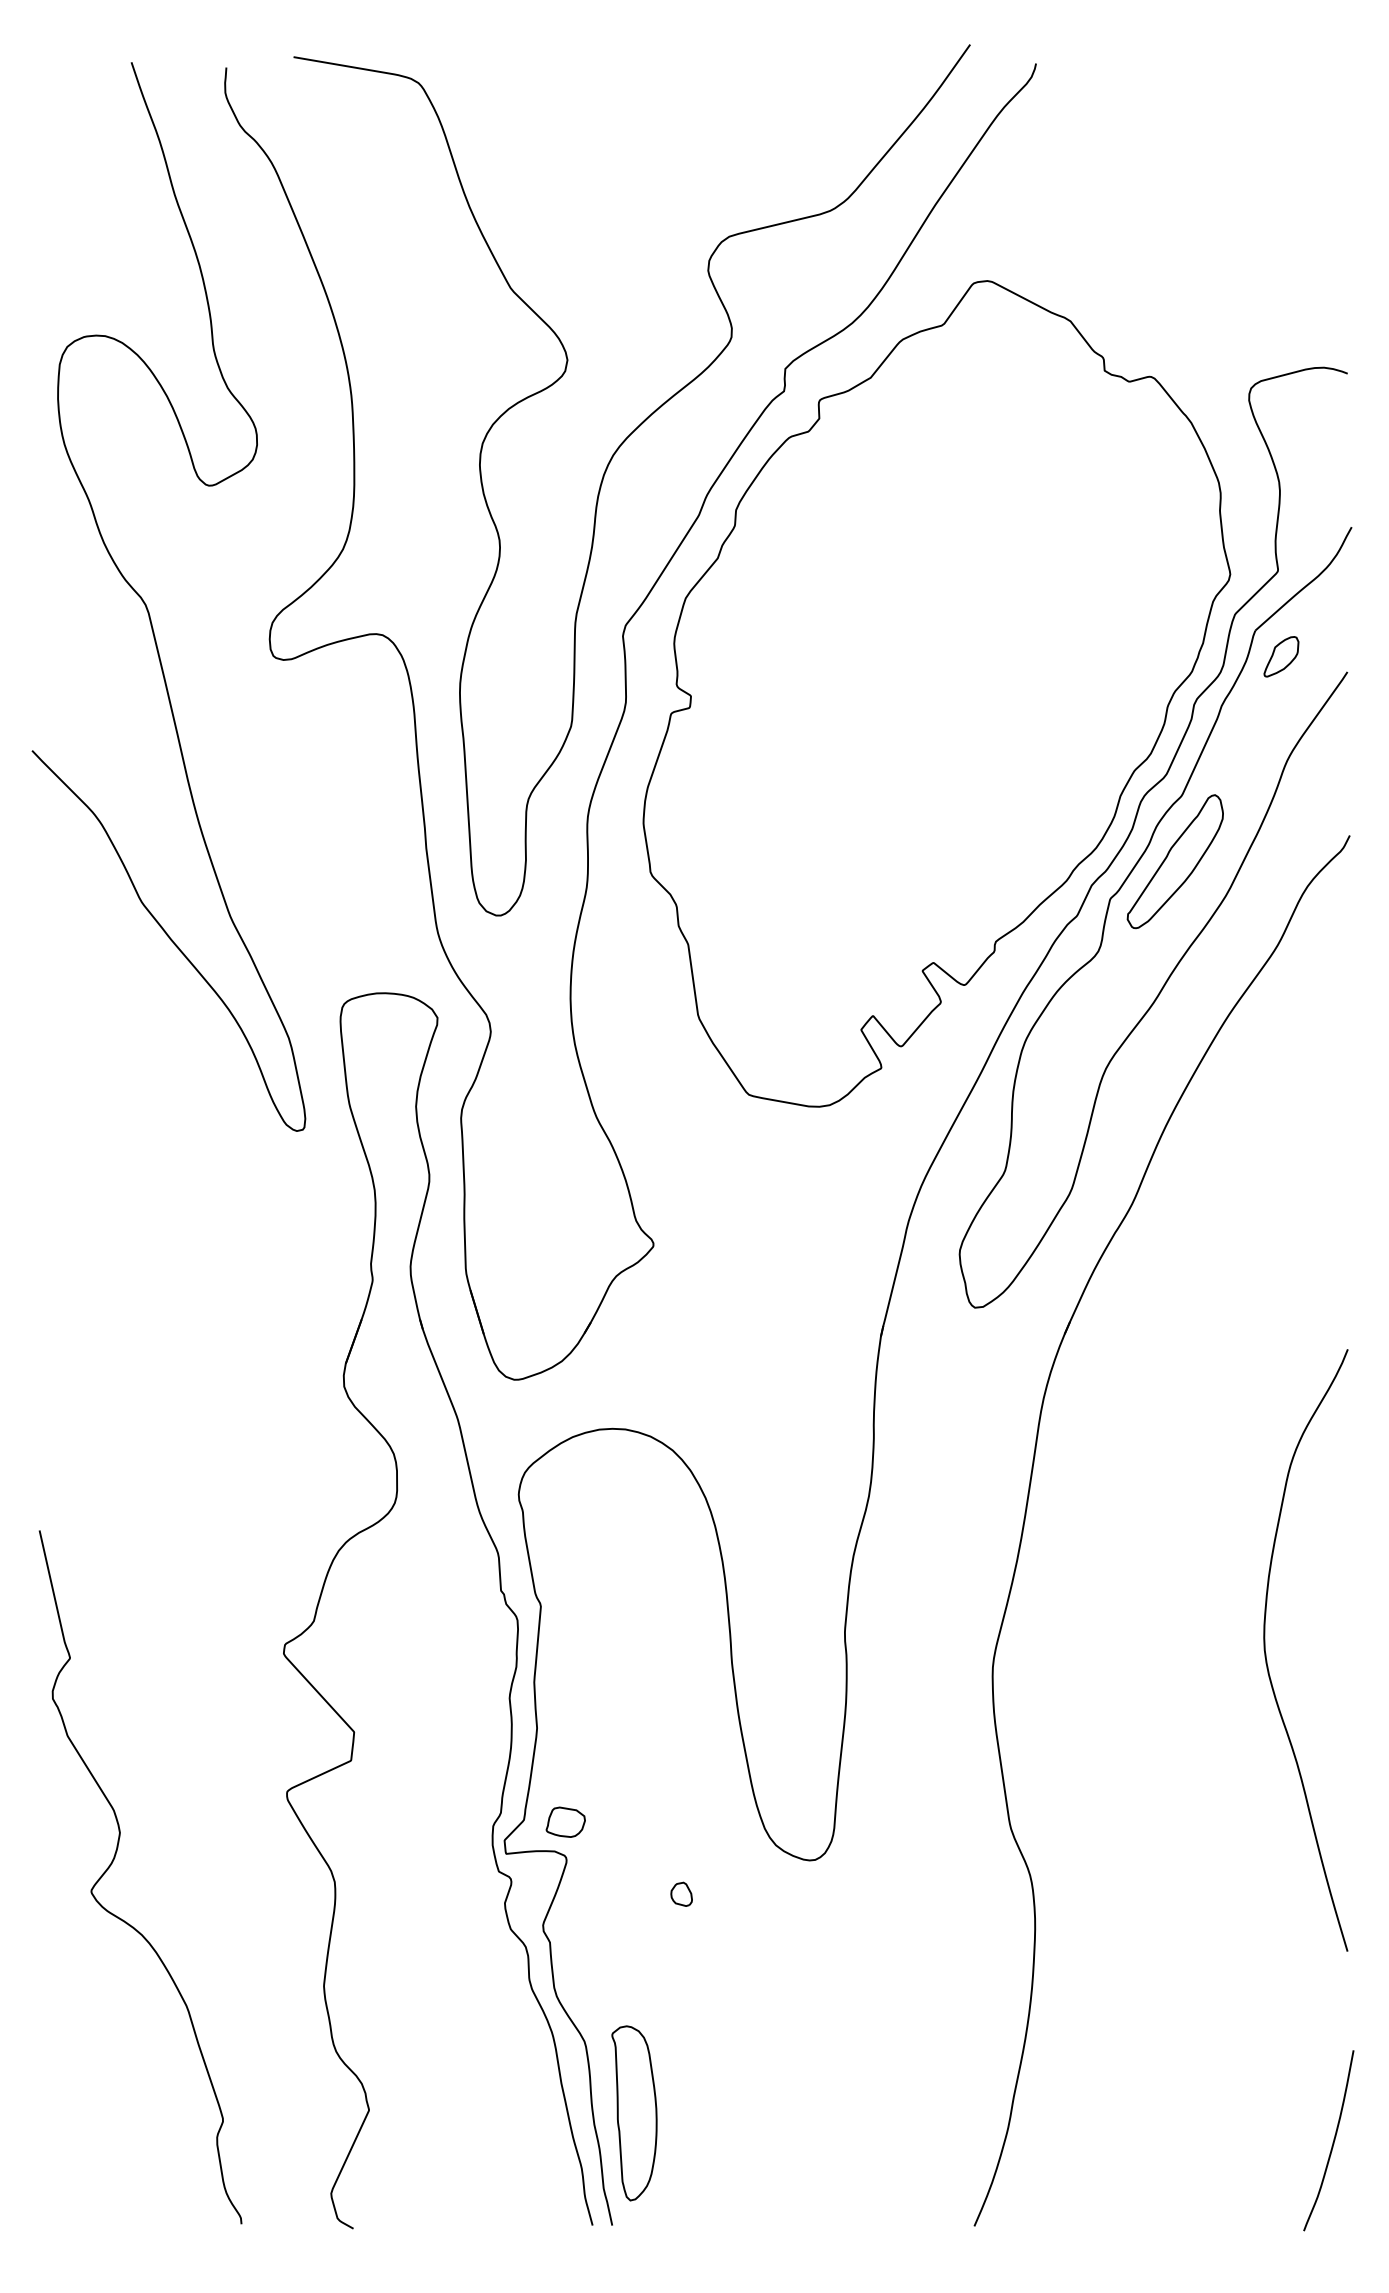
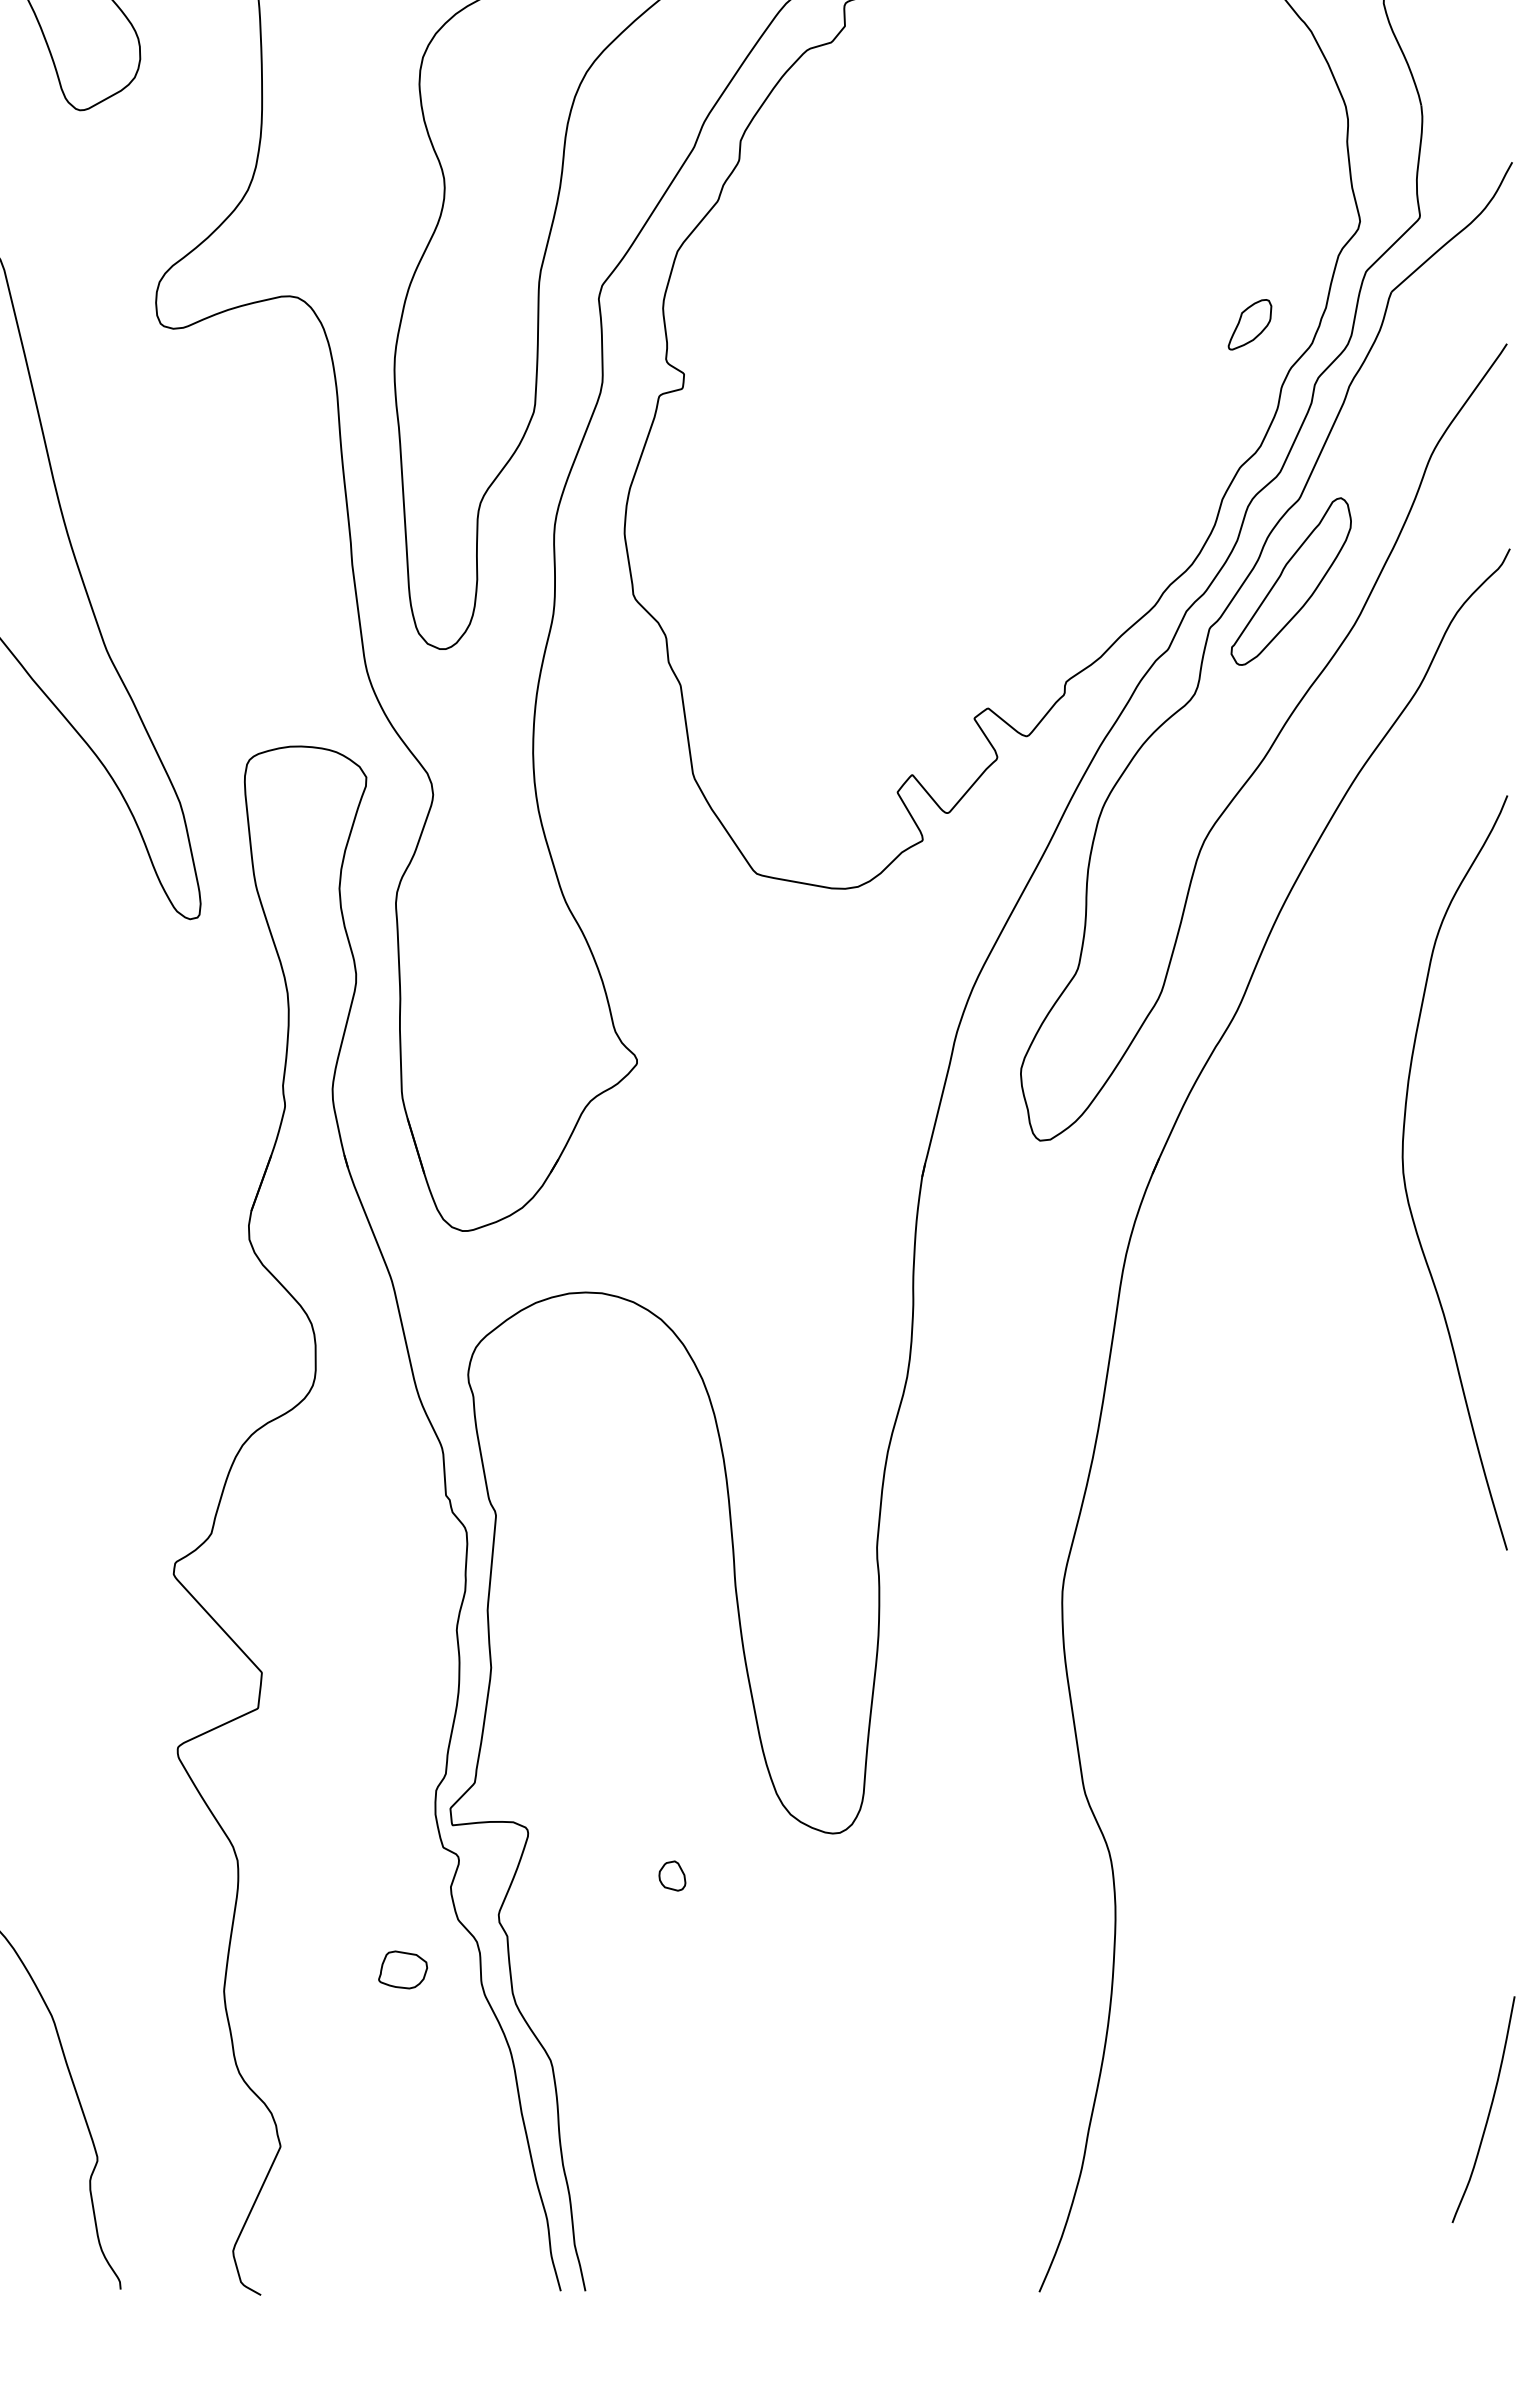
part: (1281, 656) -> (1250, 324), moved
curve: (1266, 1653) -> (1405, 1176), moved
part: (565, 1821) -> (402, 1968), moved
part: (634, 2113) -> (613, 2150), removed
curve: (1332, 2142) -> (1488, 2111), moved

